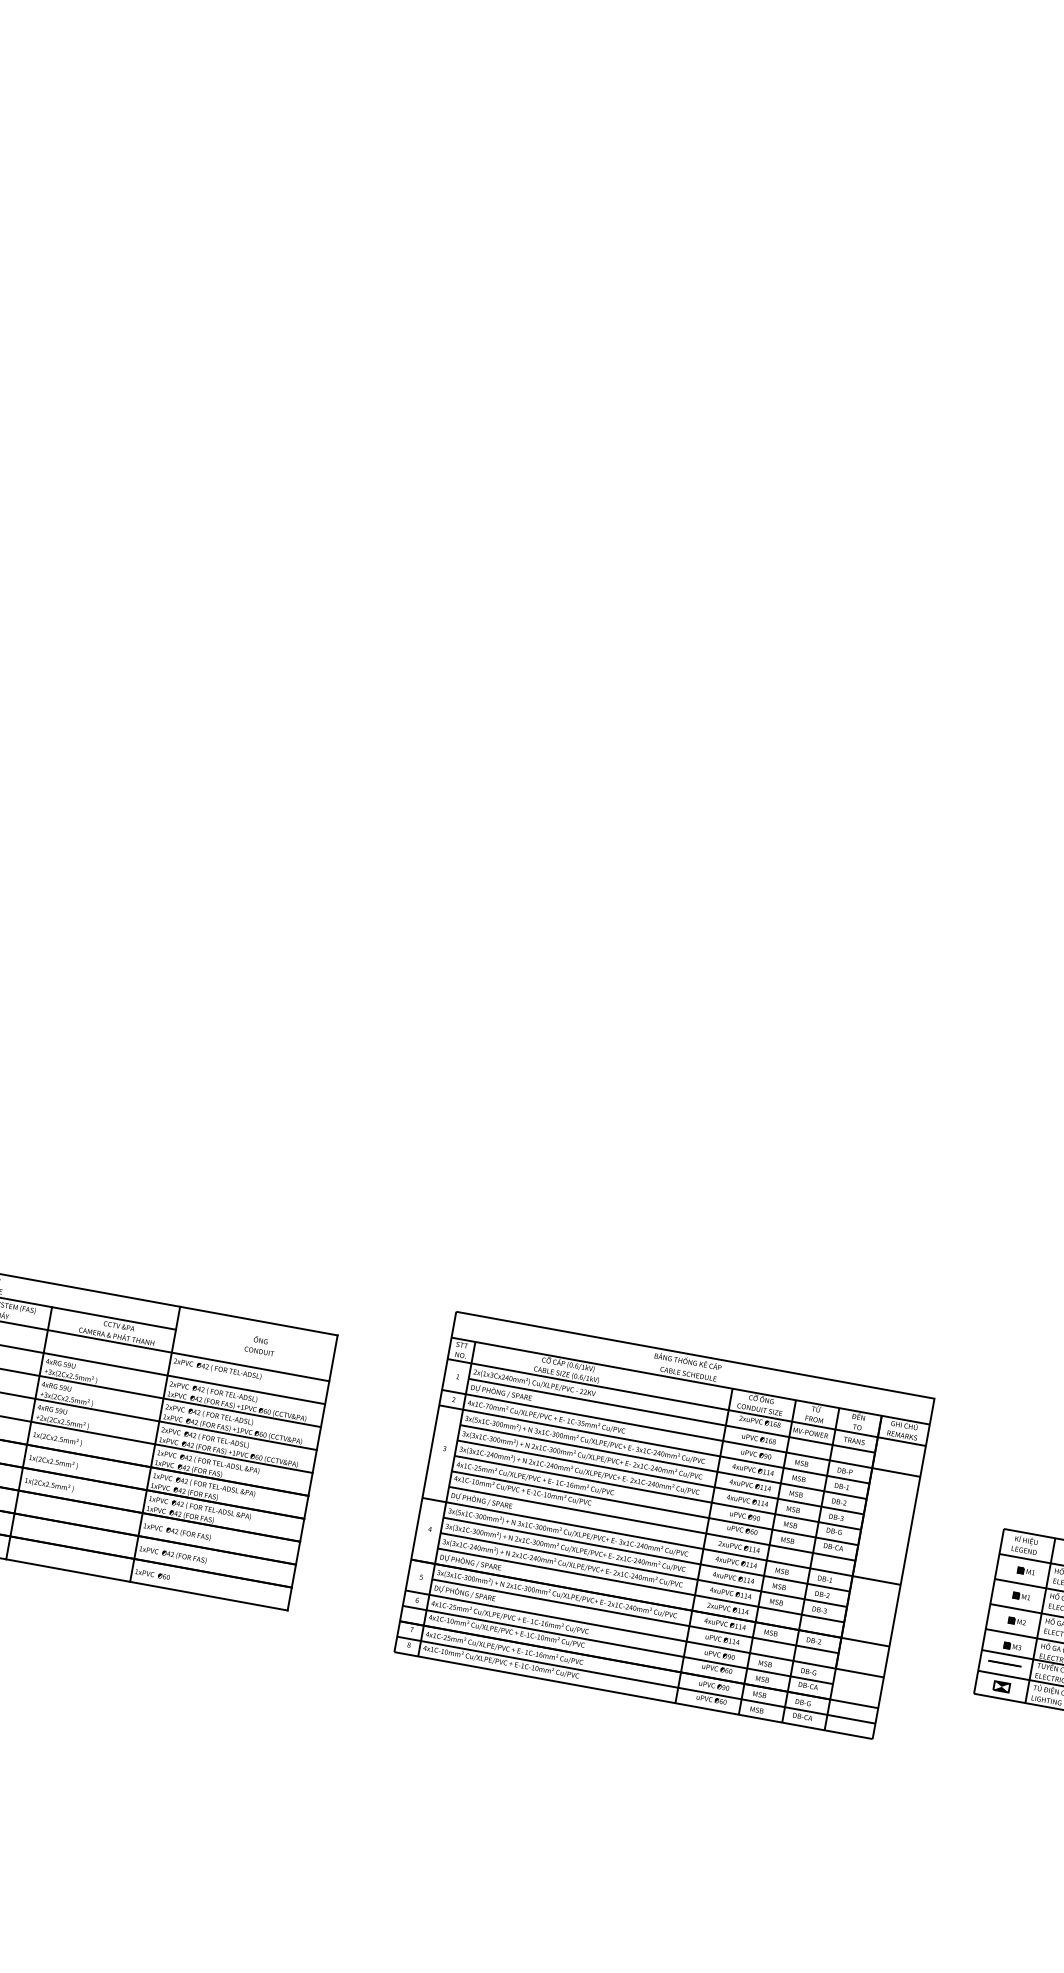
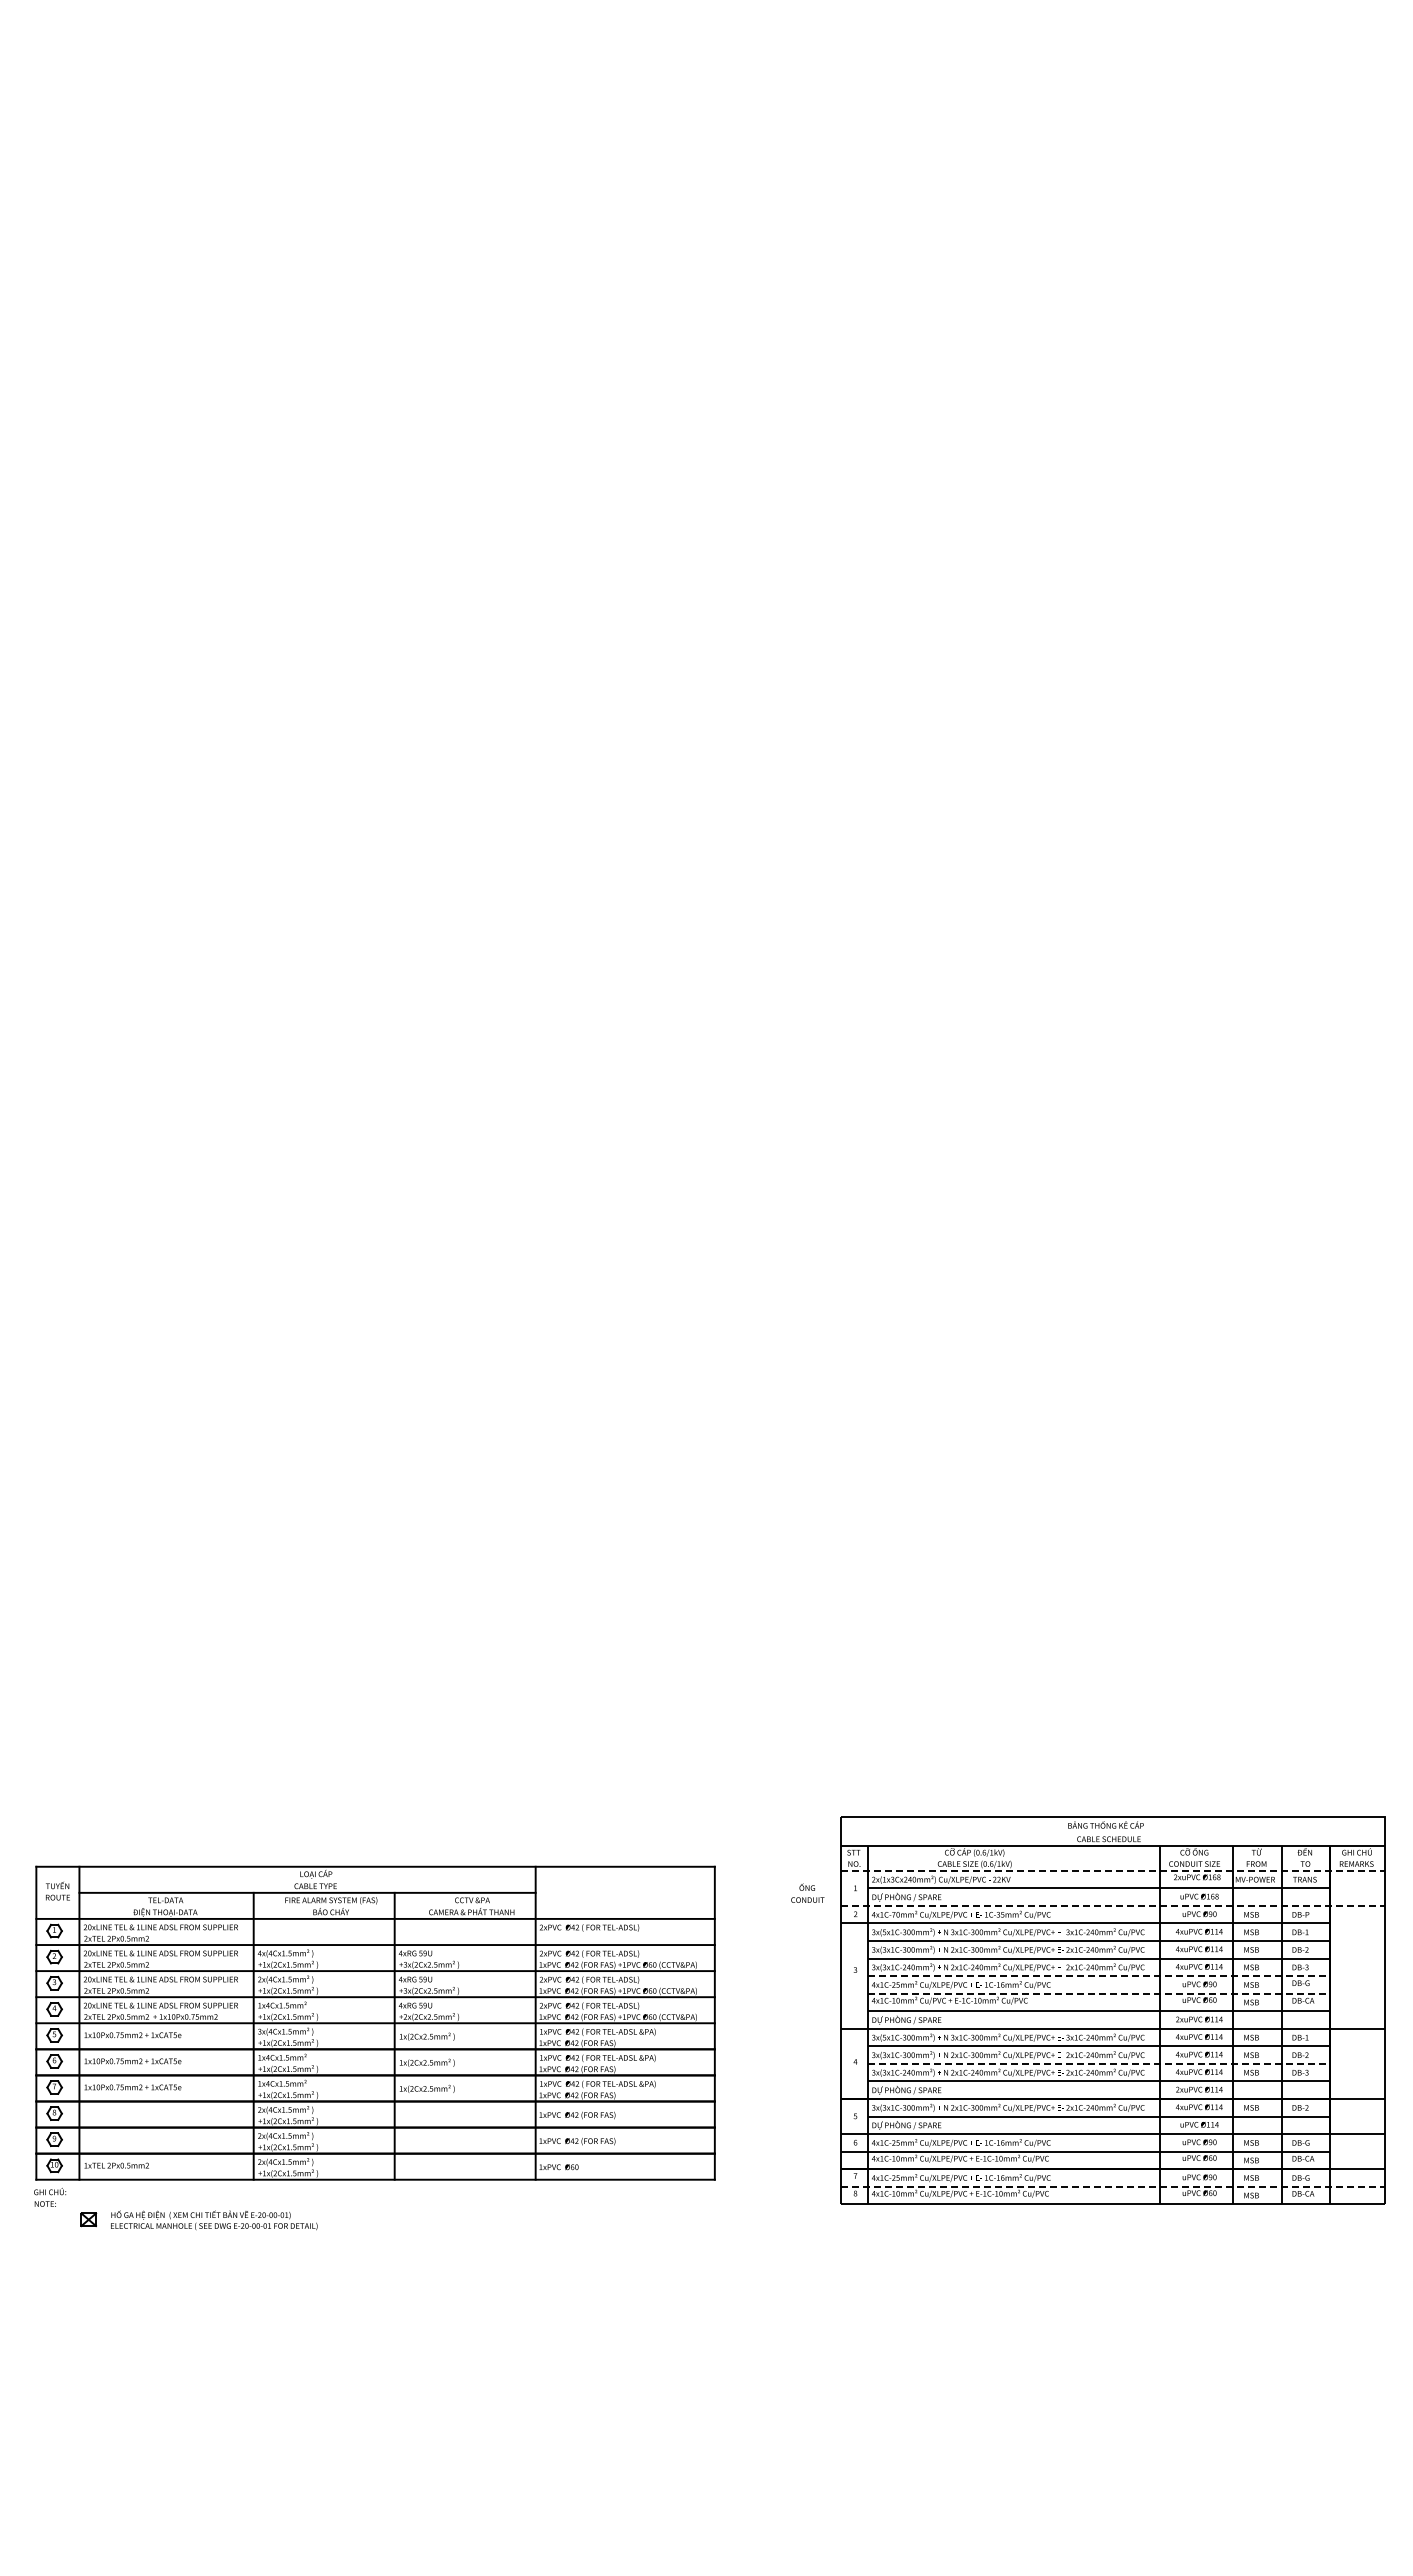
text: (260, 1344) -> (807, 1892), moved
line: (687, 1402) -> (1113, 1870), solid -> dashed
line: (681, 1433) -> (1113, 1905), solid -> dashed
line: (658, 1493) -> (1099, 1976), solid -> dashed
line: (655, 1508) -> (1099, 1993), solid -> dashed
line: (644, 1569) -> (1099, 2063), solid -> dashed
line: (637, 1680) -> (1113, 2186), solid -> dashed

